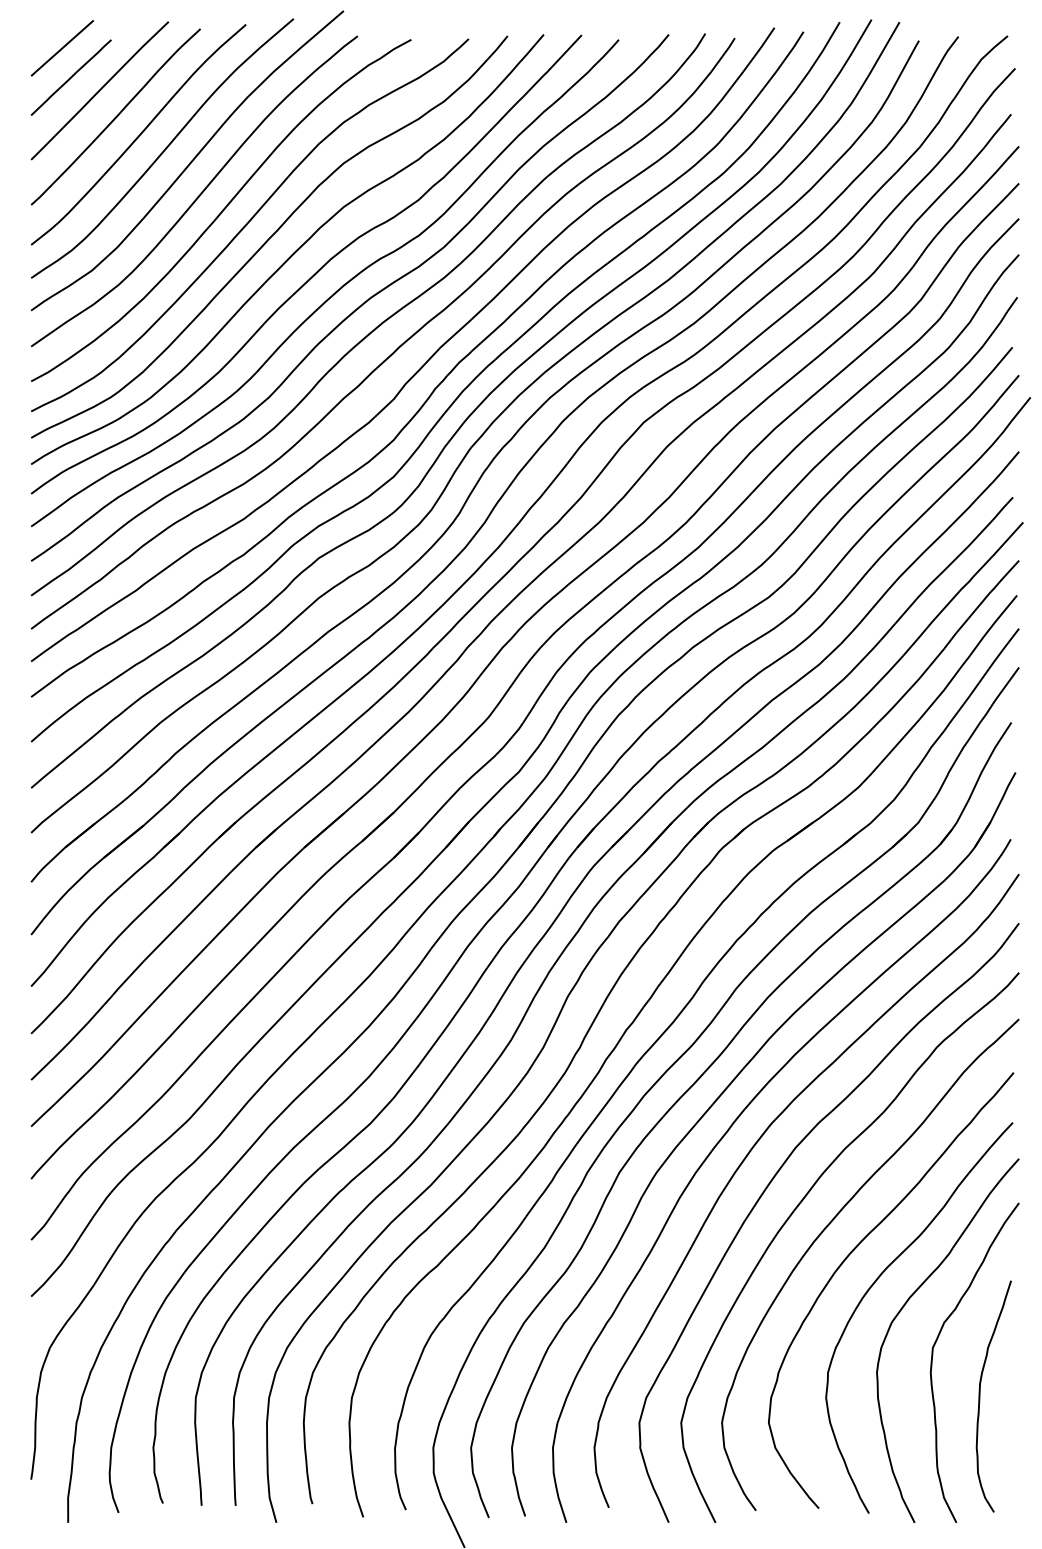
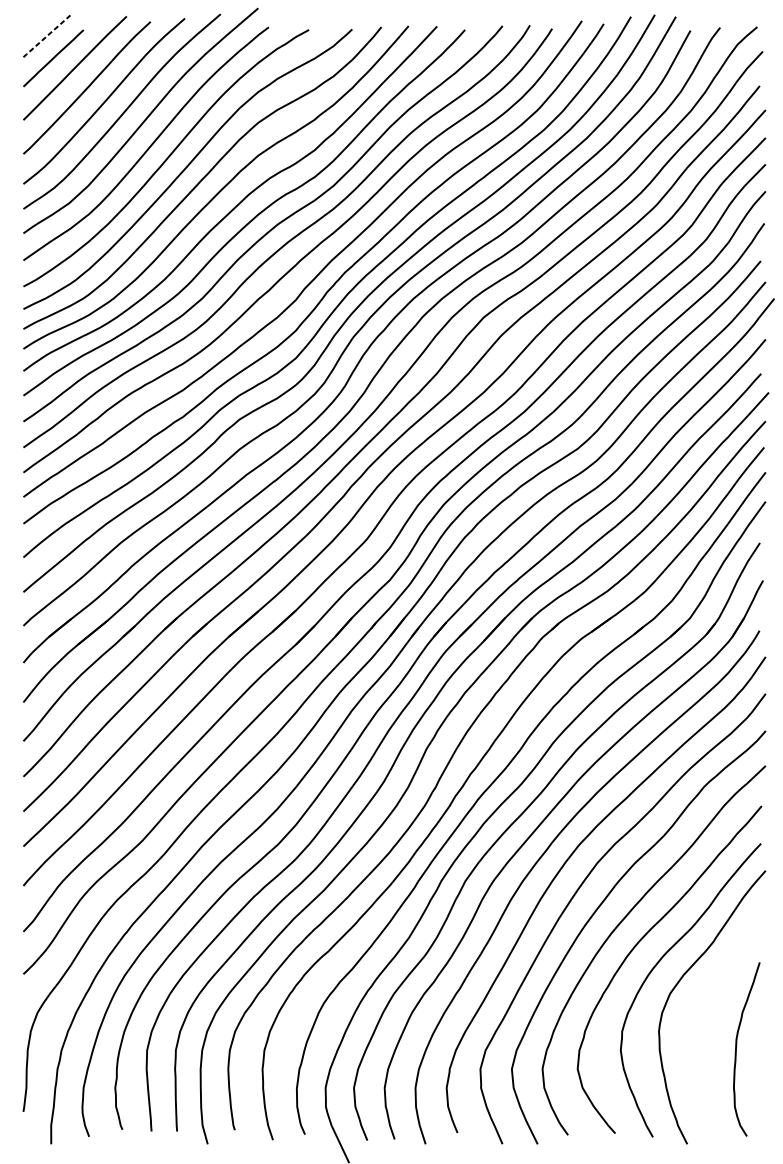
line: (62, 48) -> (46, 36), solid -> dashed
curve: (933, 1355) -> (701, 1018), removed

